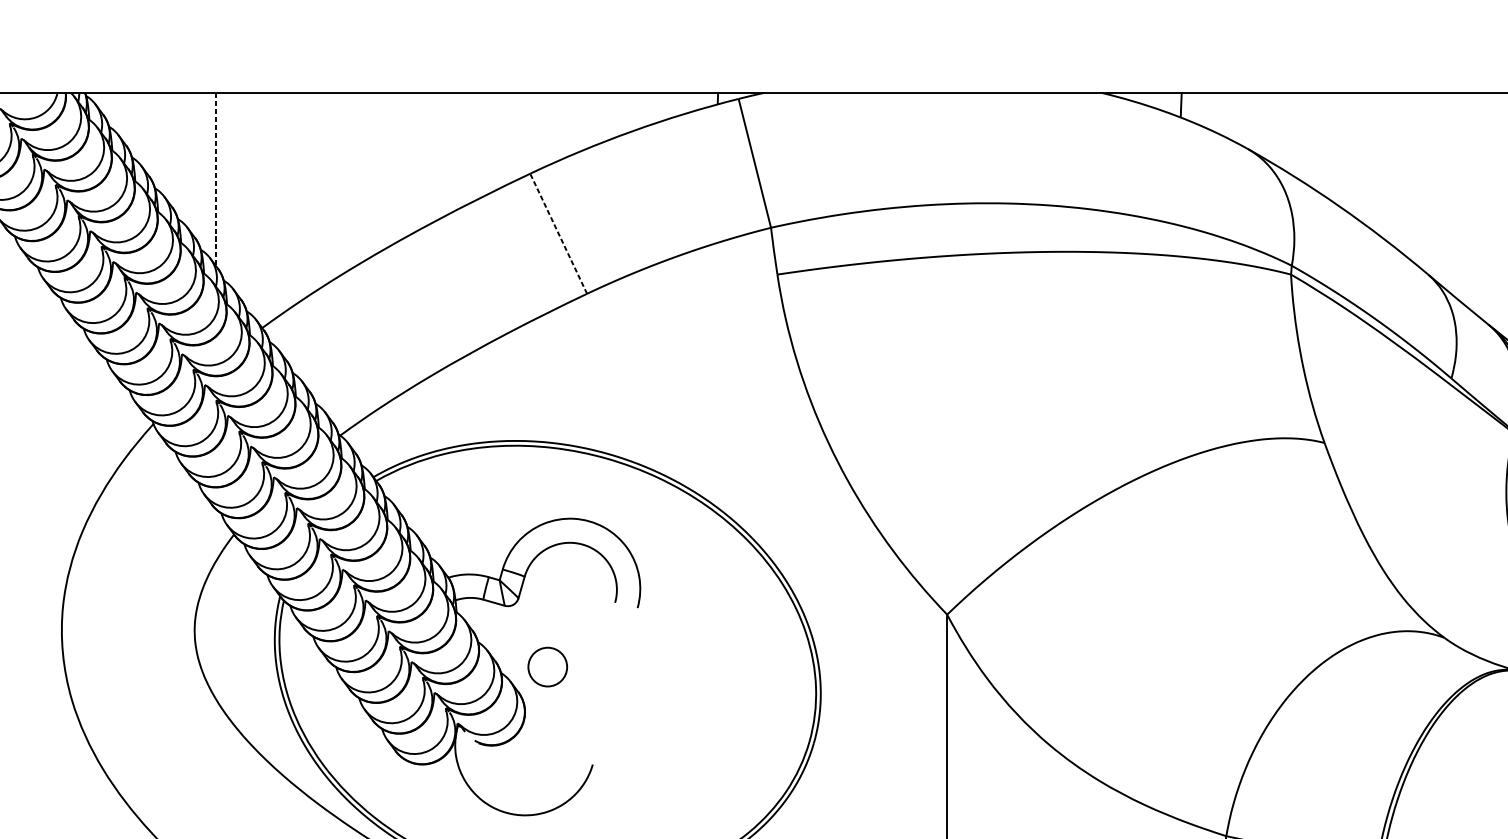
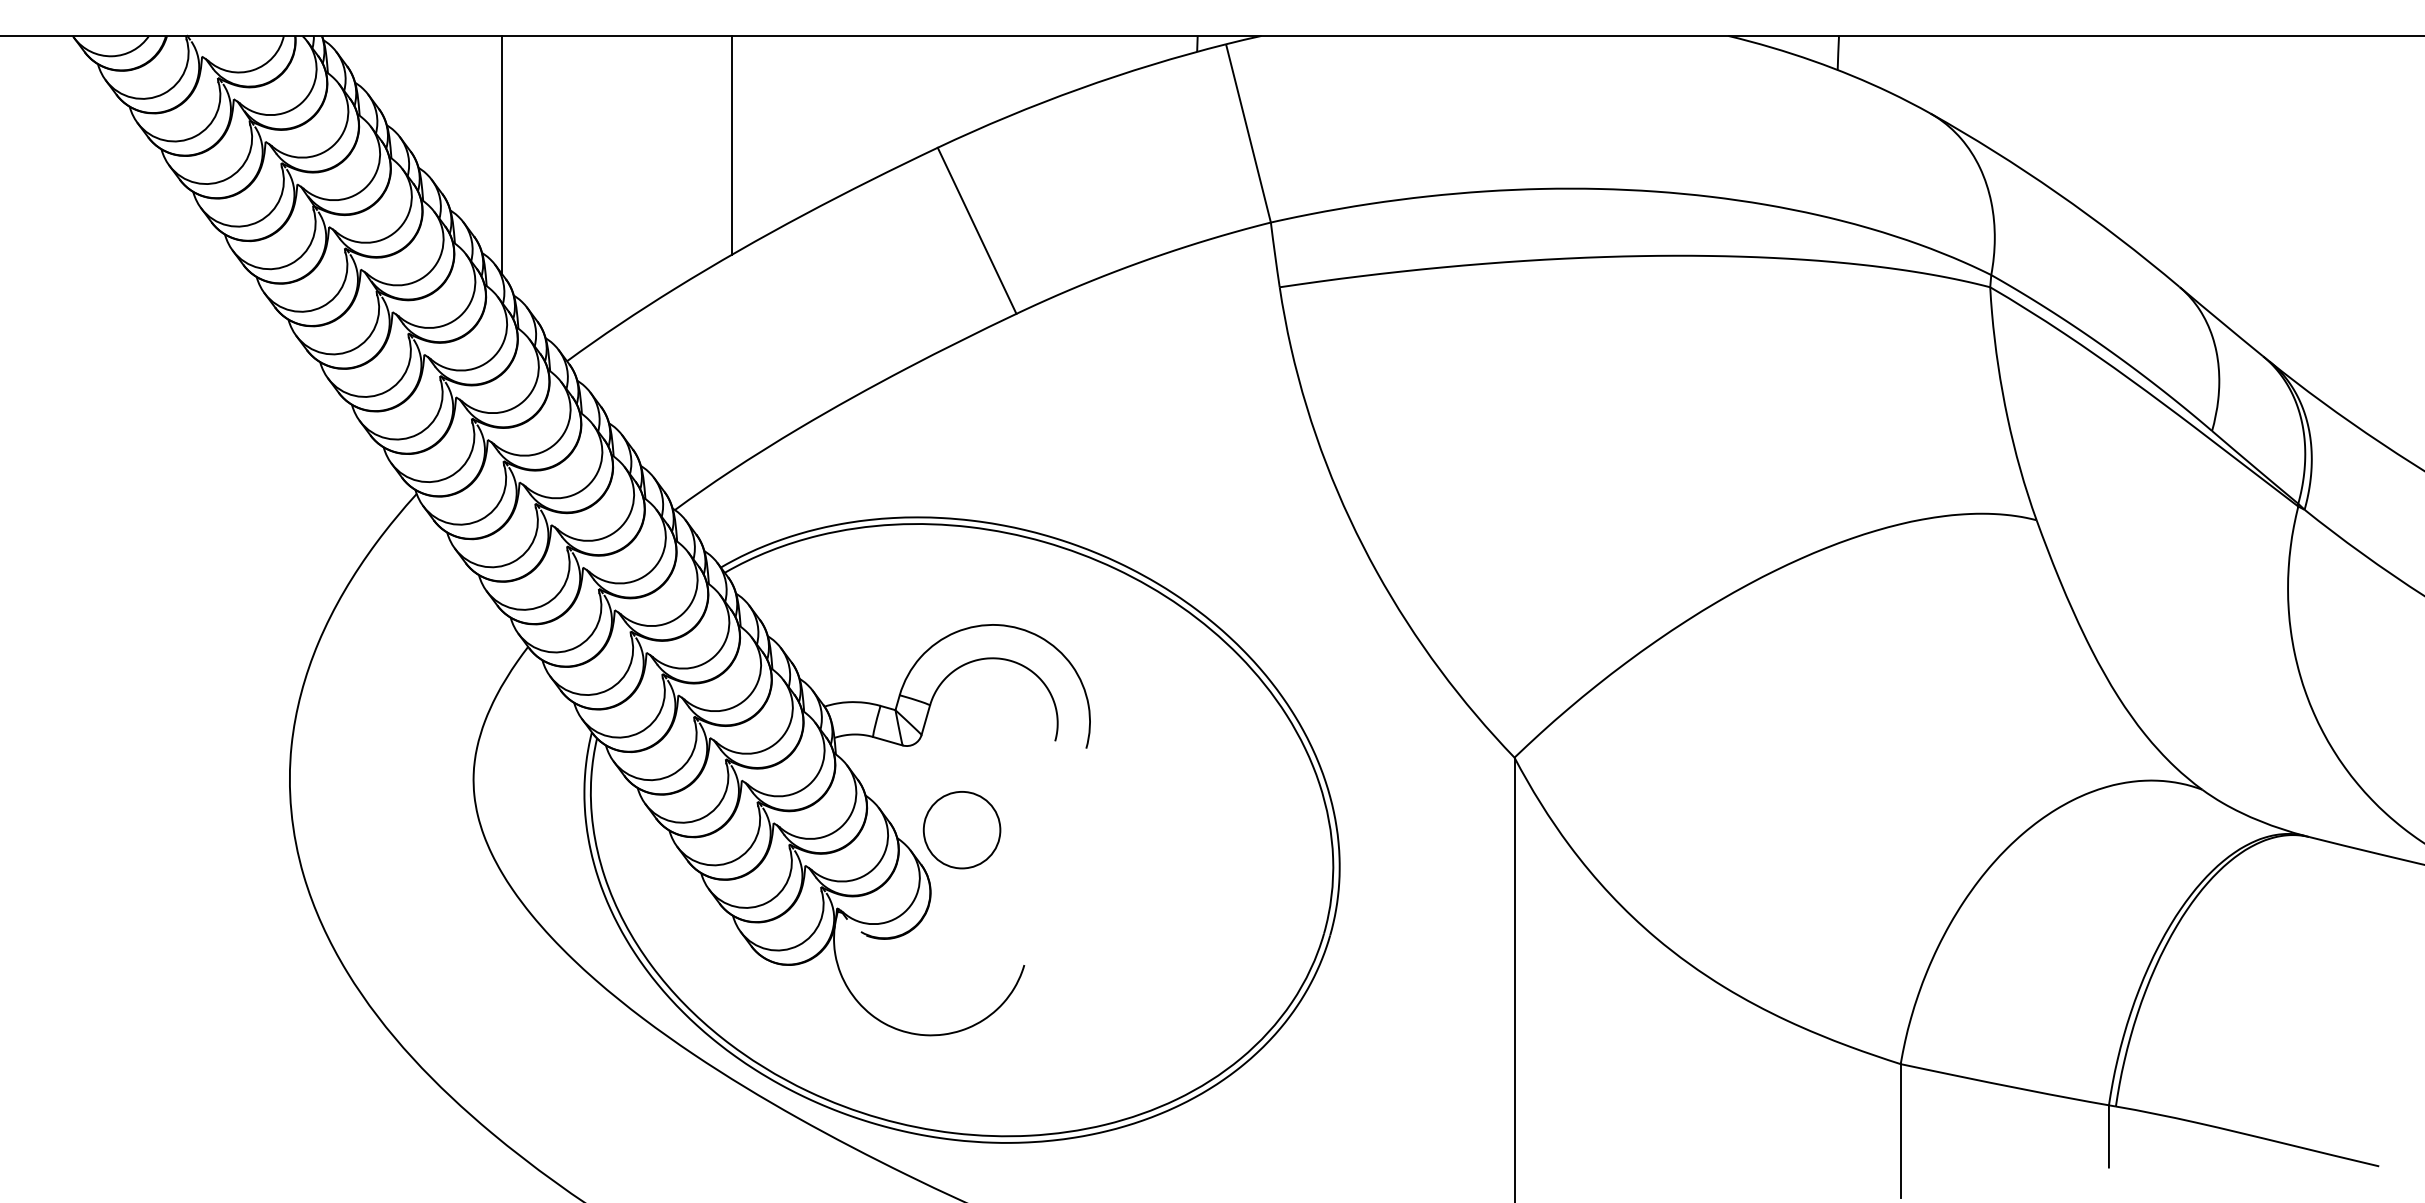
line: (381, 171) -> (732, 144), added
line: (215, 178) -> (502, 154), dashed -> solid
line: (558, 233) -> (977, 230), dashed -> solid
circle: (547, 667) -> (961, 830), size x1.43

